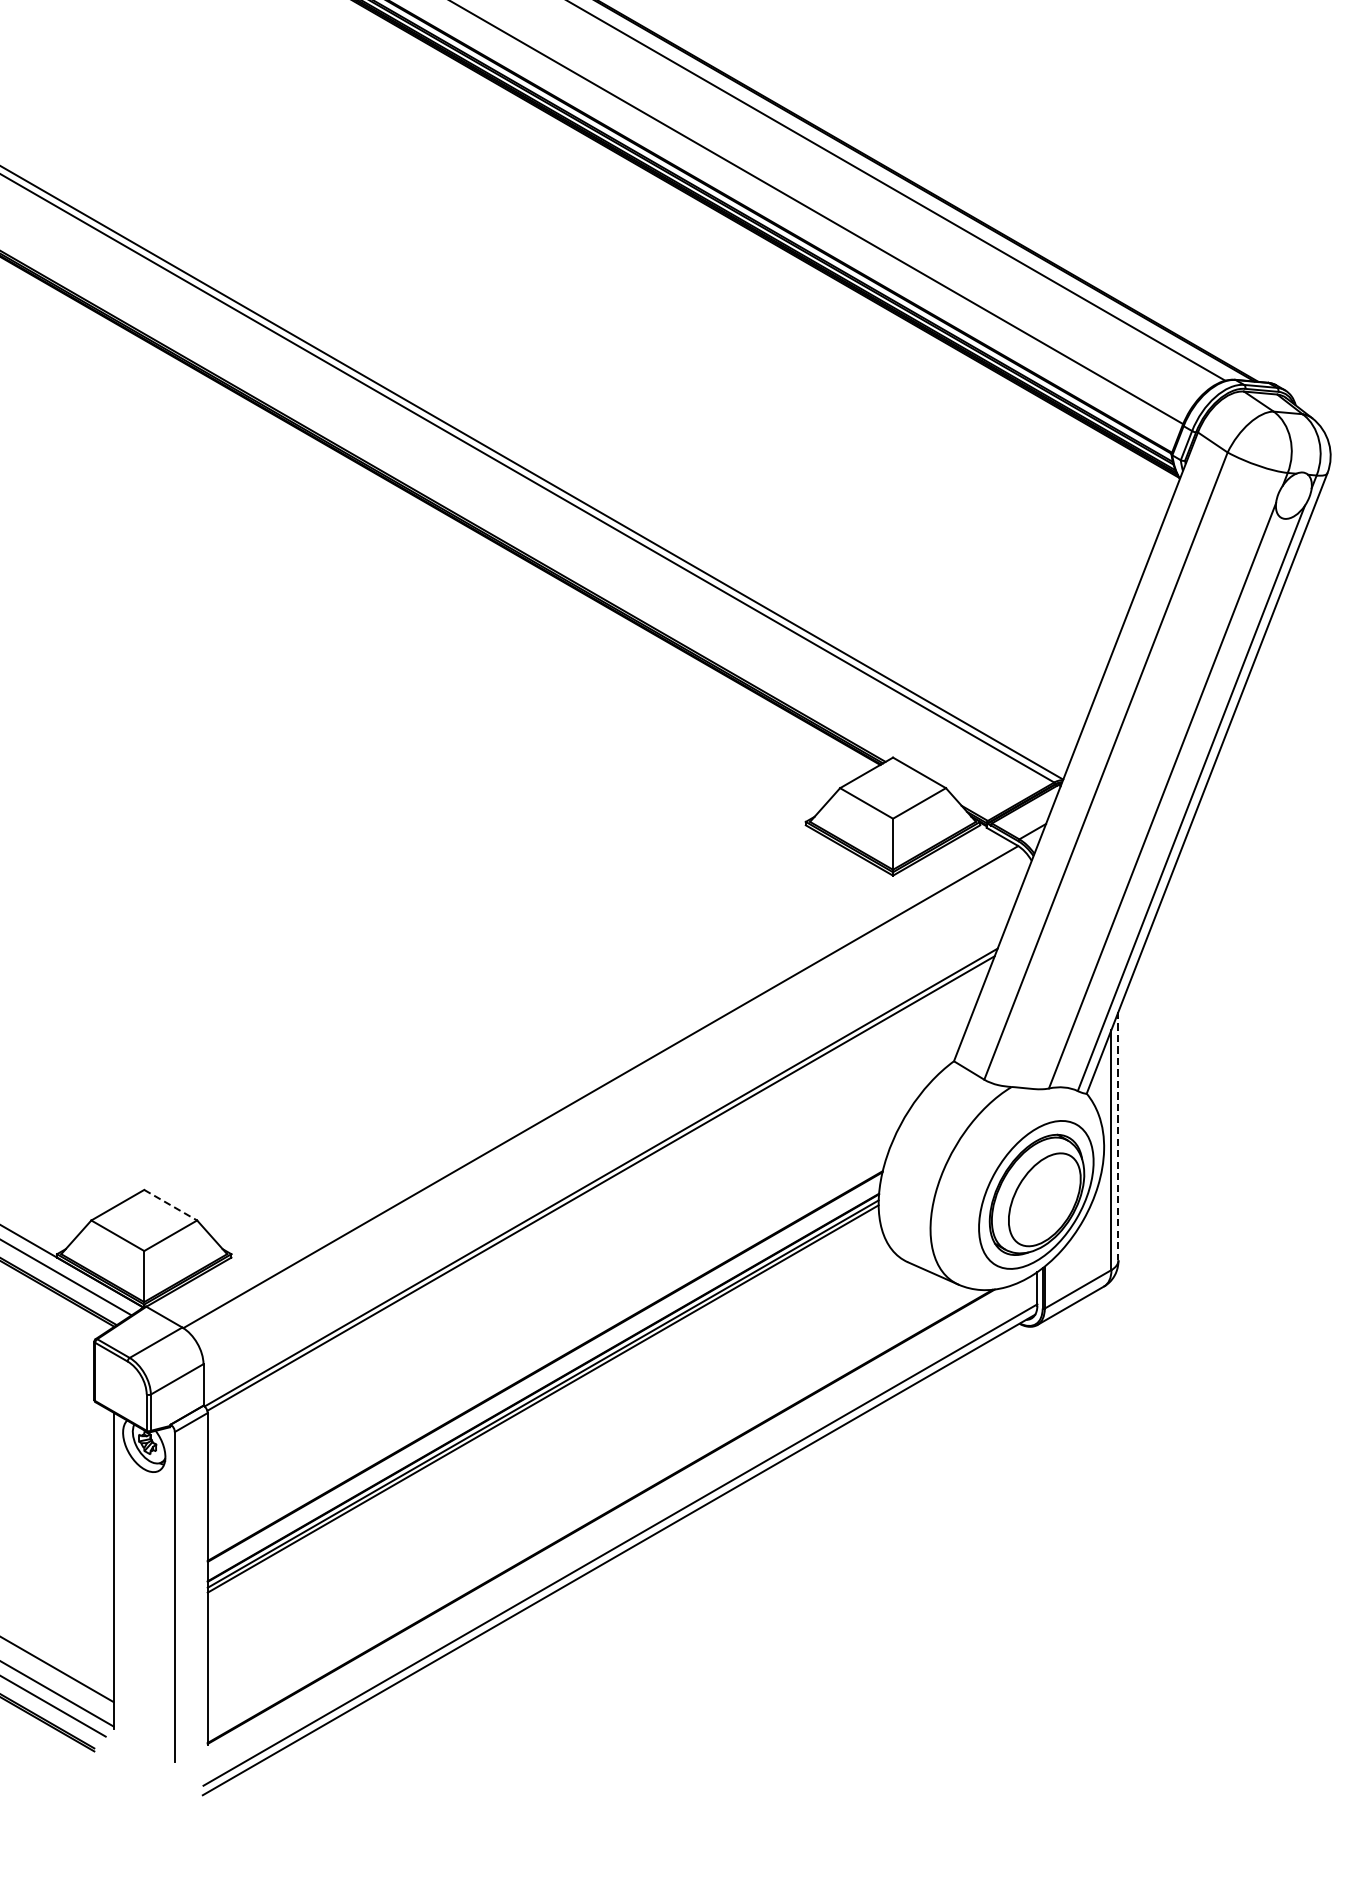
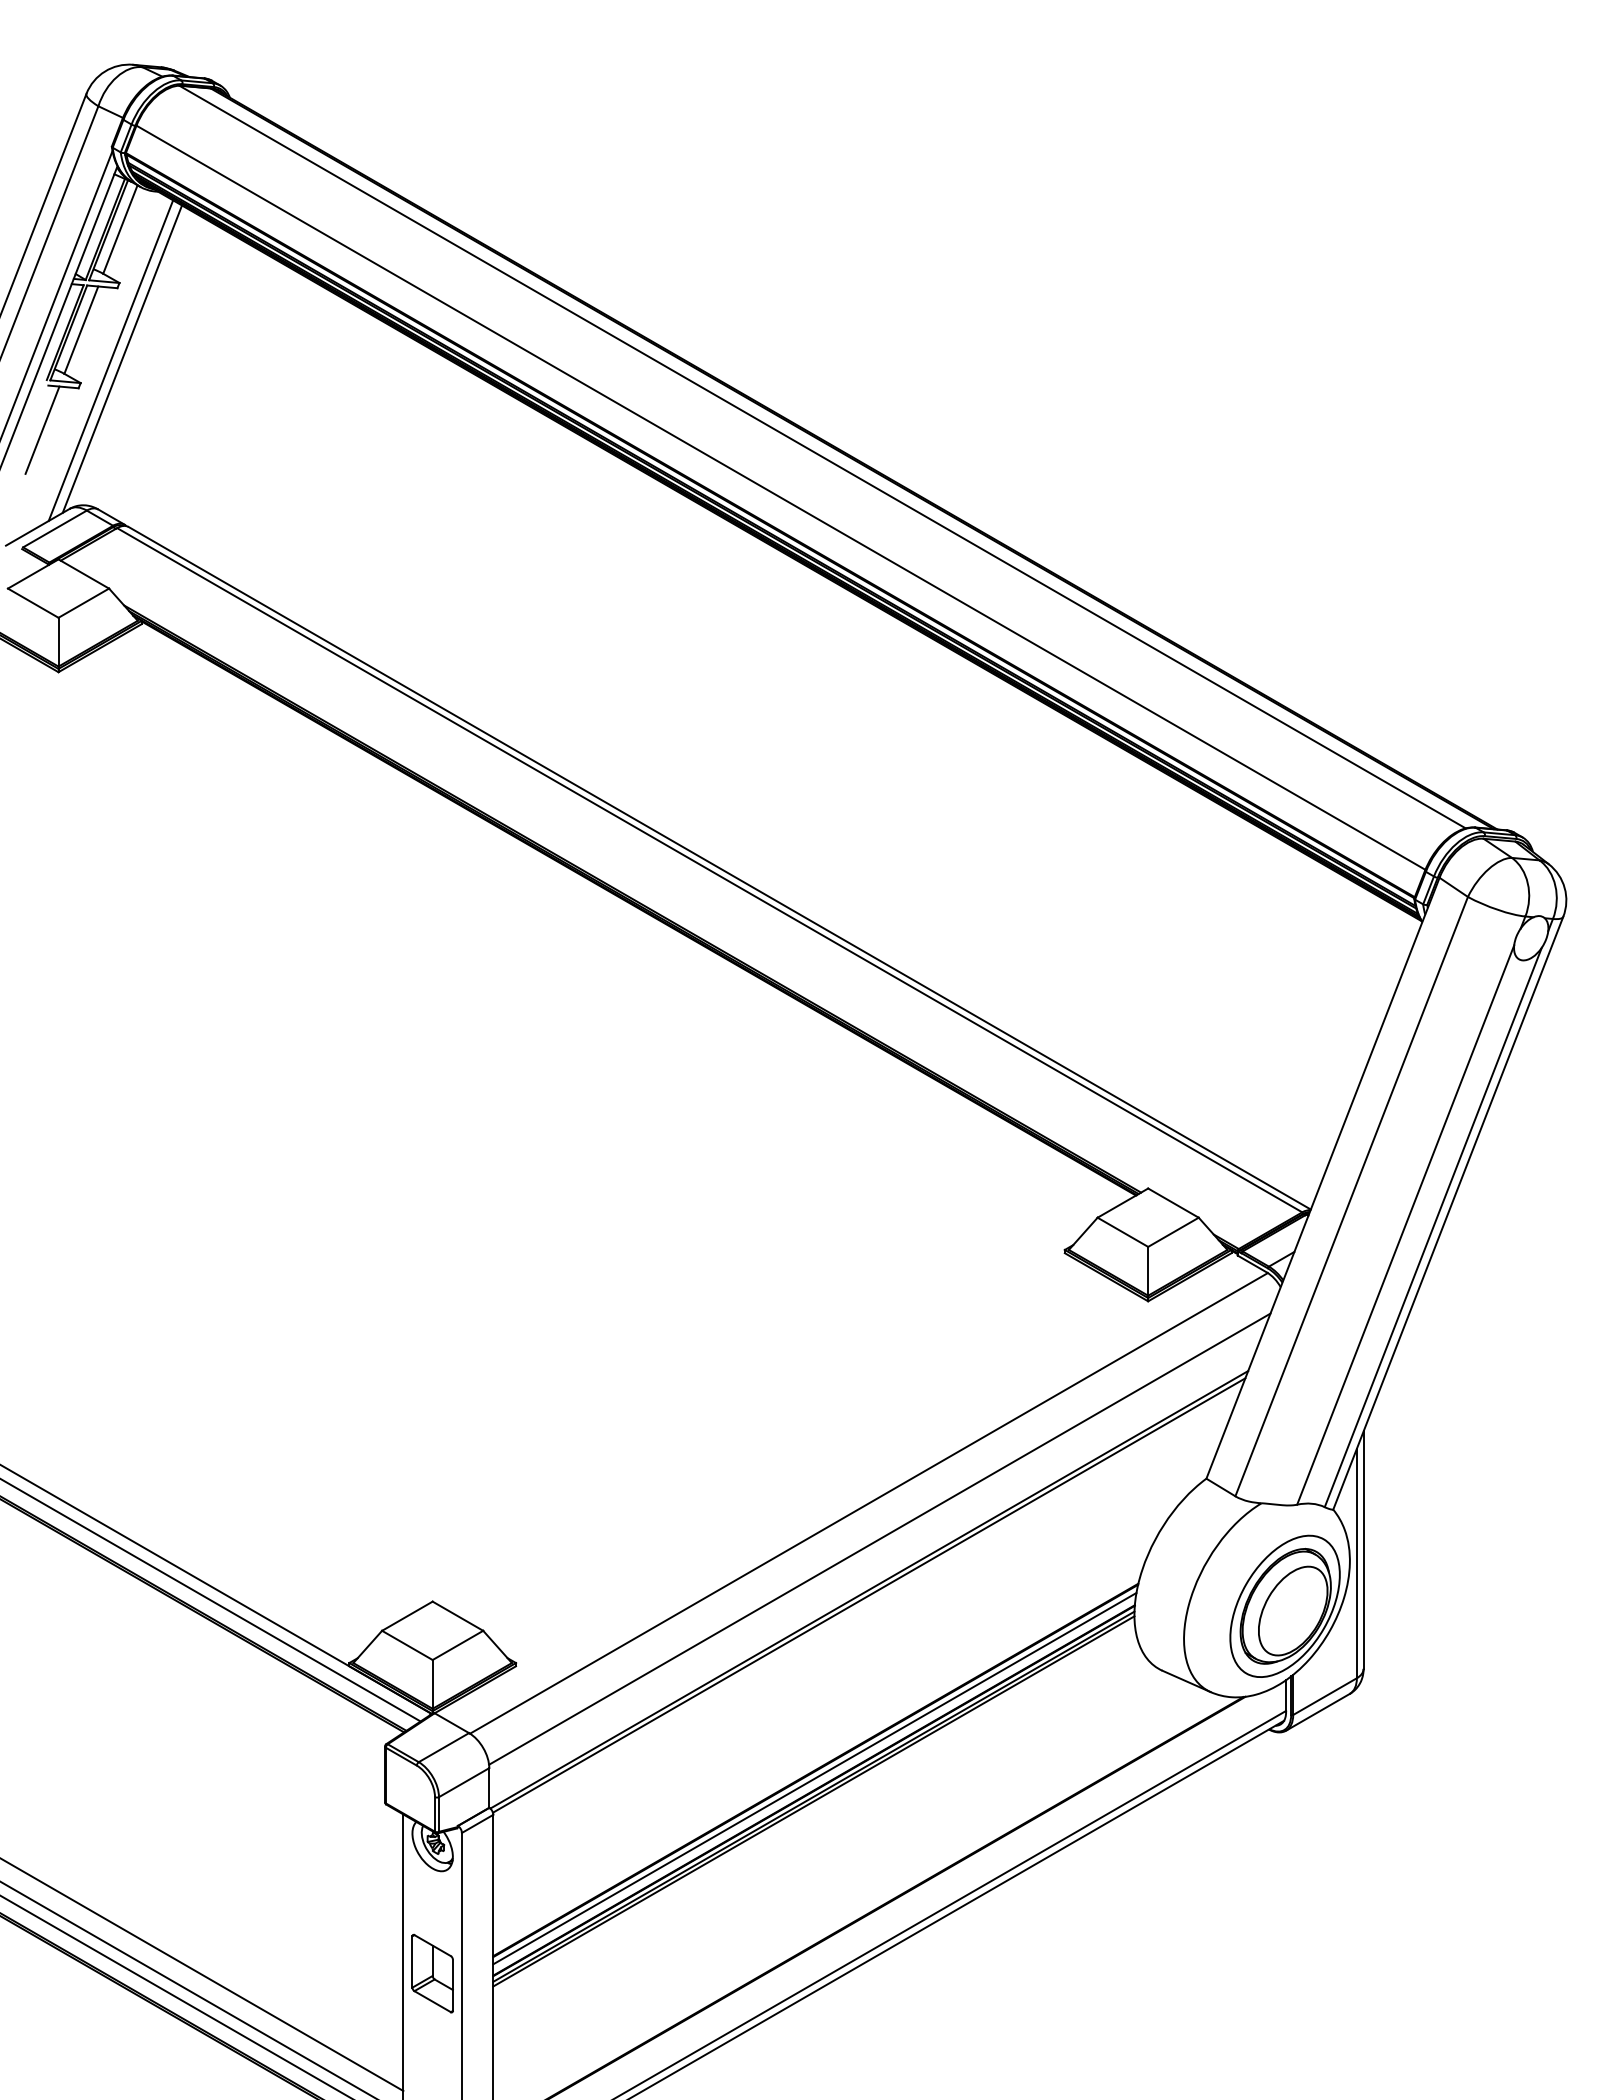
line: (611, 1123) -> (879, 1538), added
line: (1118, 1136) -> (1363, 1550), dashed -> solid
line: (171, 1205) -> (458, 1616), dashed -> solid
line: (543, 1375) -> (814, 1778), added
part: (144, 1579) -> (432, 1973), added

